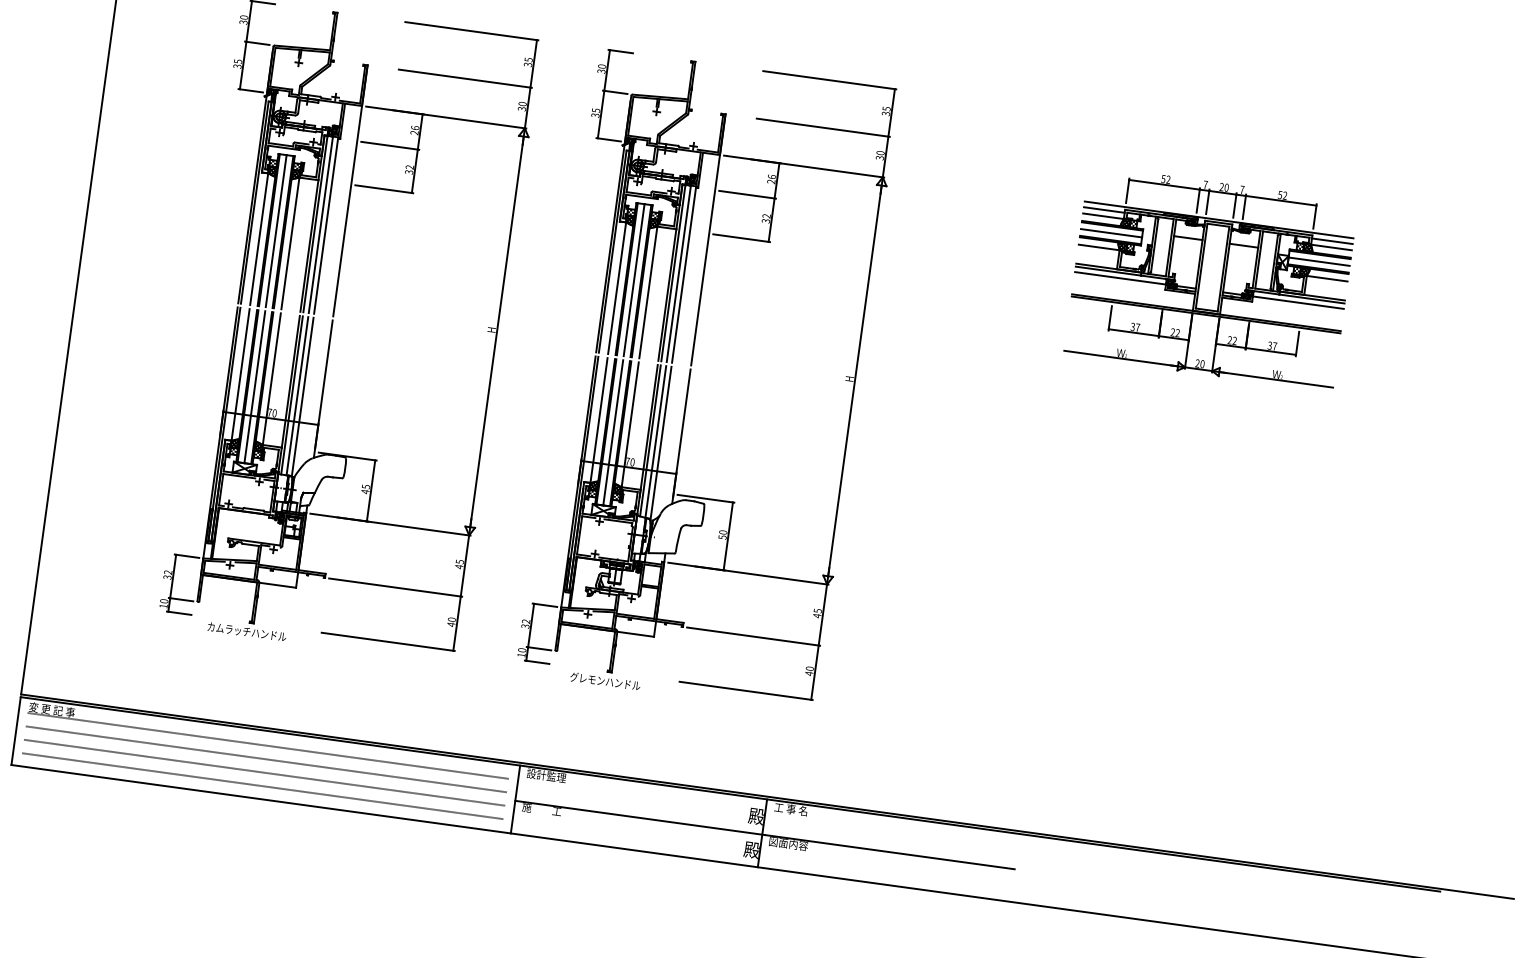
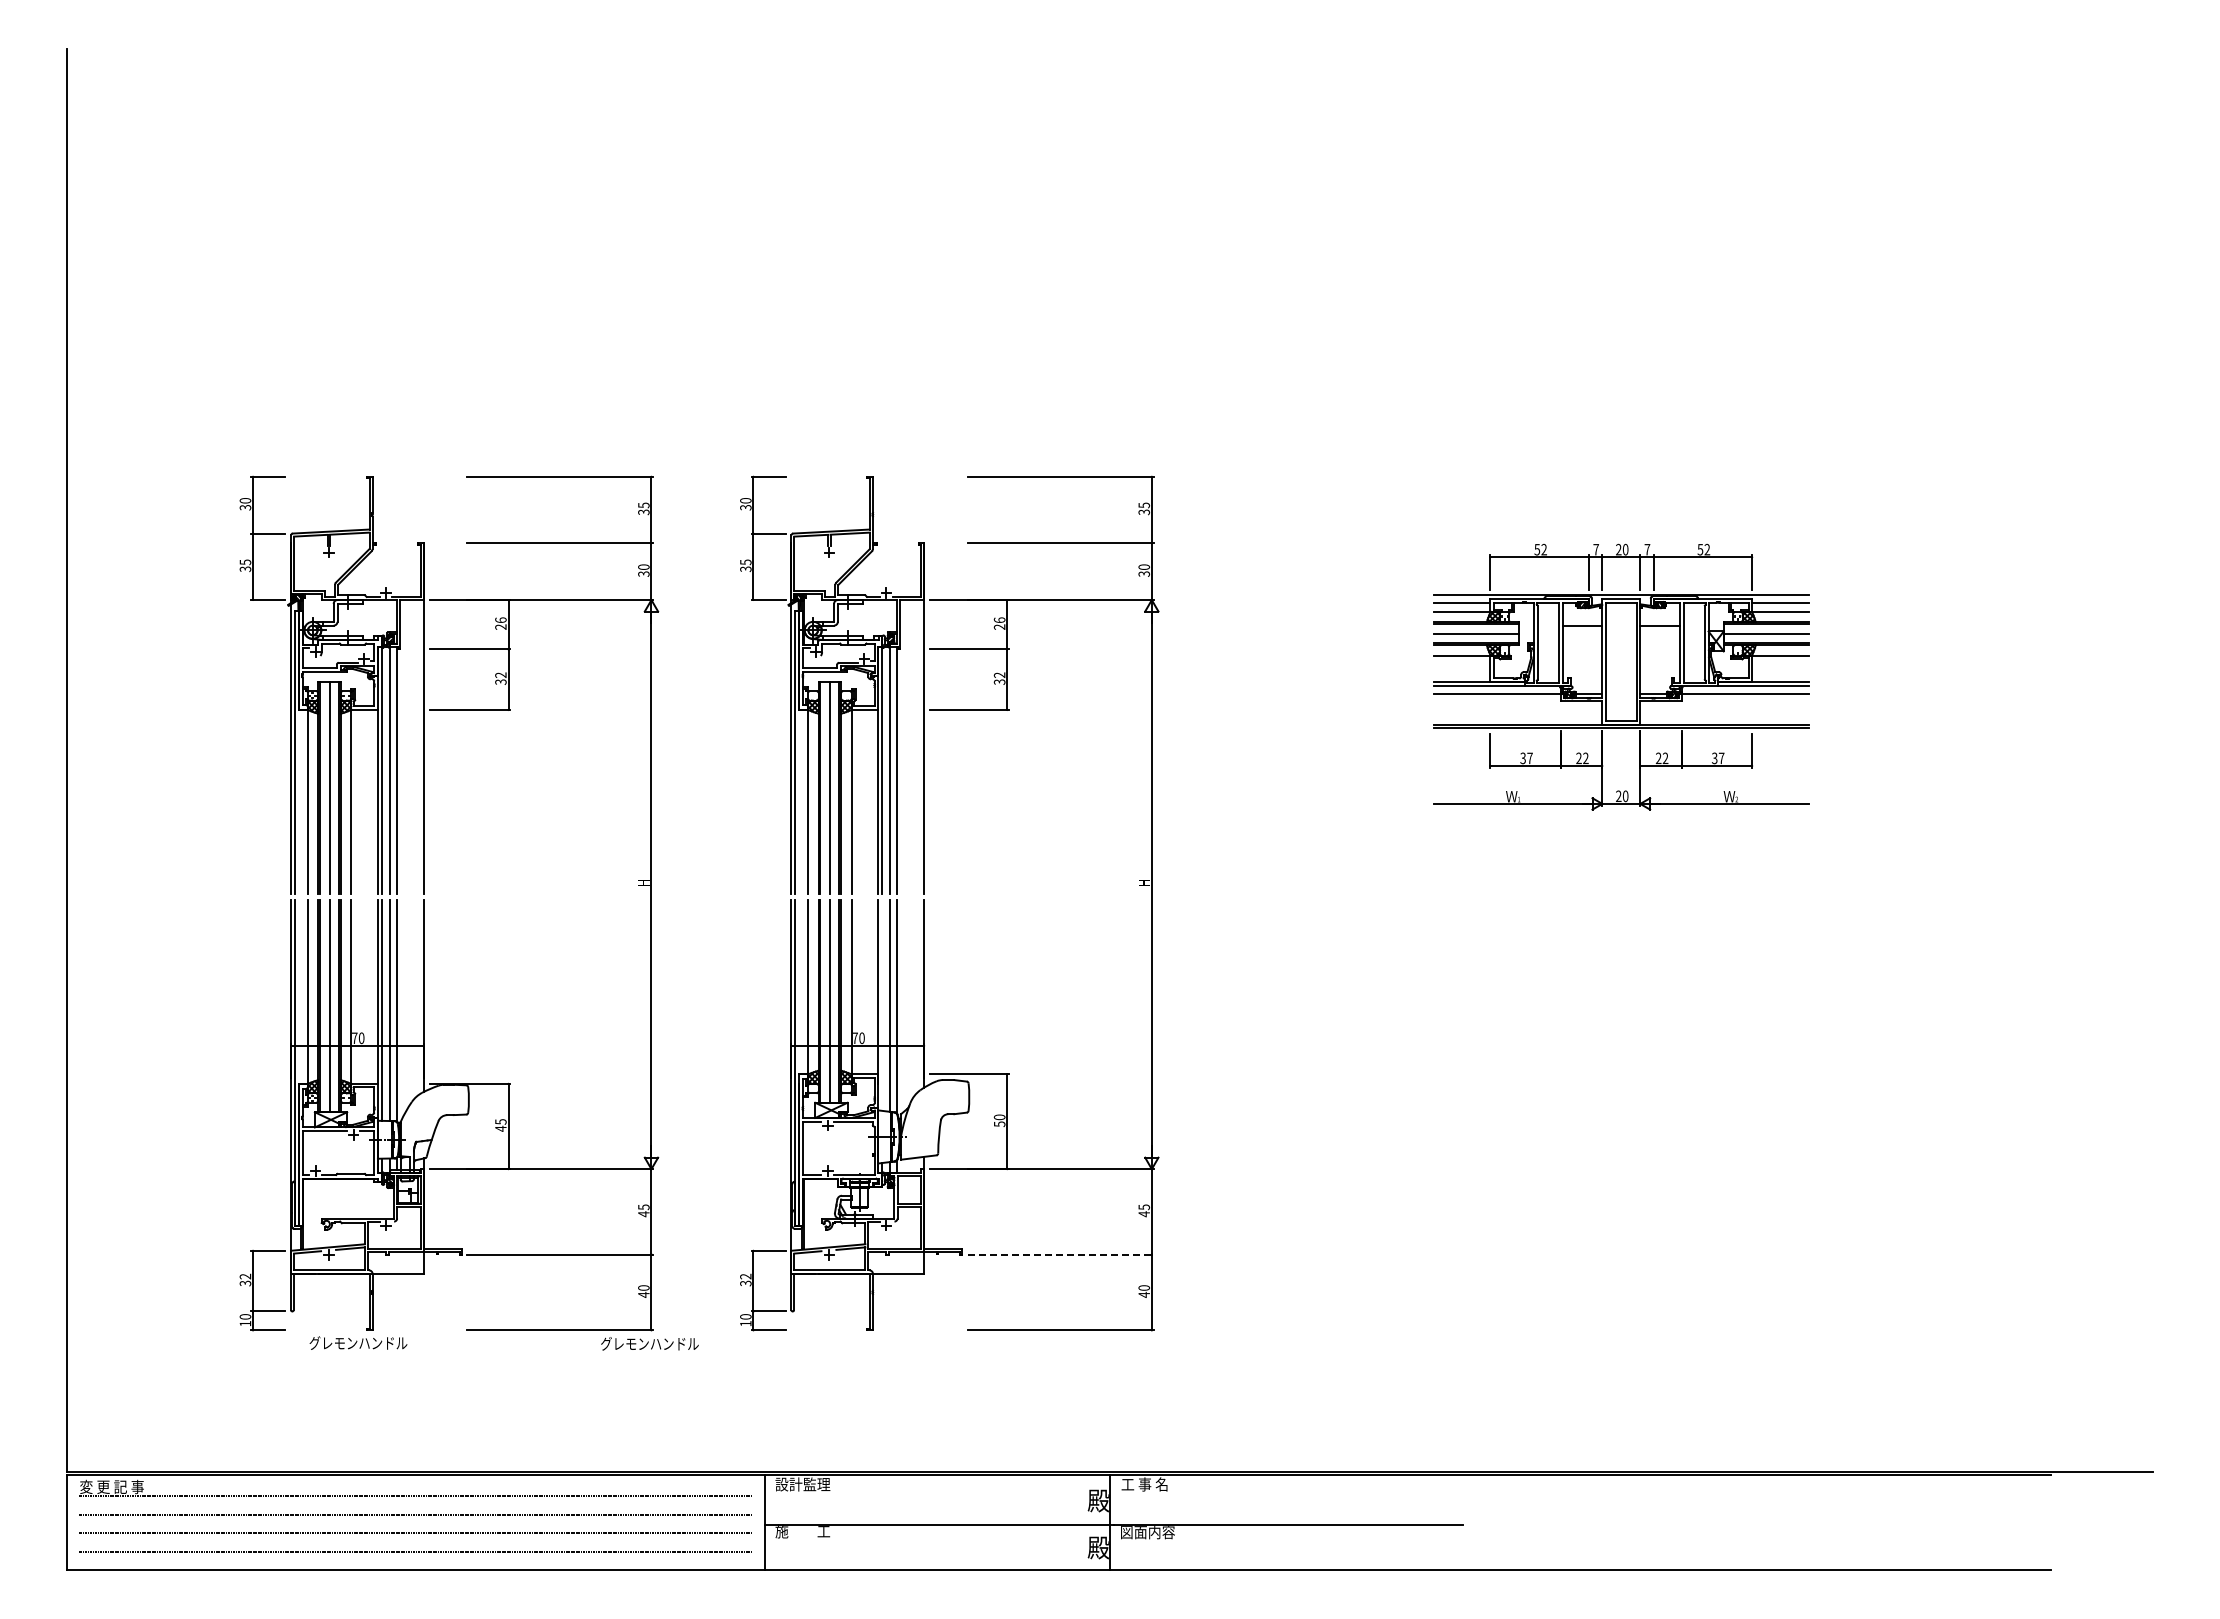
line: (650, 440) -> (882, 1004), removed
text: (246, 631) -> (364, 1342), カムラッチハンドル -> グレモンハンドル
line: (753, 636) -> (1060, 1254), solid -> dashed
text: (605, 681) -> (649, 1343), moved

